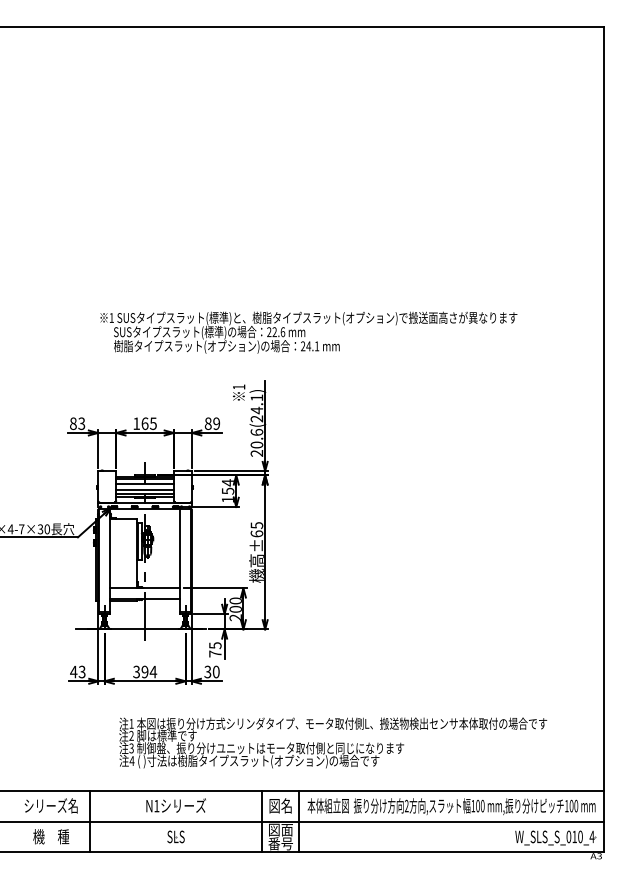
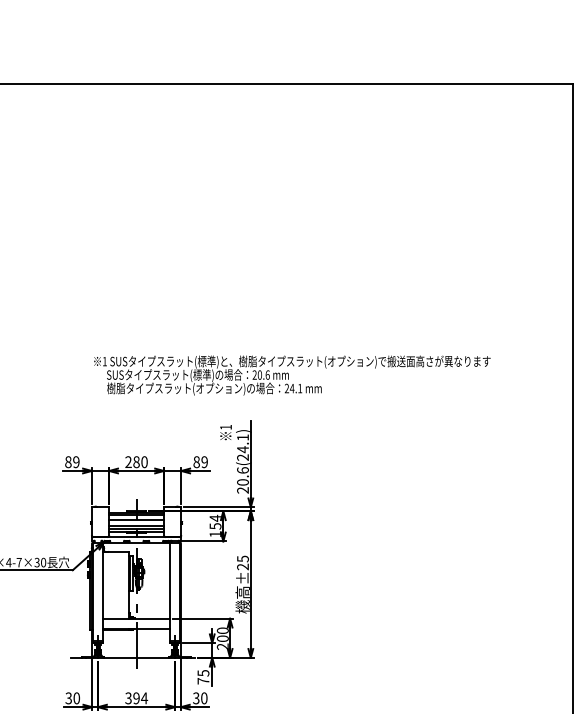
text: (274, 332) -> (259, 375), 22.6 -> 20.6
text: (81, 423) -> (76, 461), 83 -> 89
text: (144, 423) -> (136, 461), 165 -> 280
text: (256, 533) -> (242, 566), ±65 -> ±25
text: (77, 671) -> (72, 697), 43 -> 30

